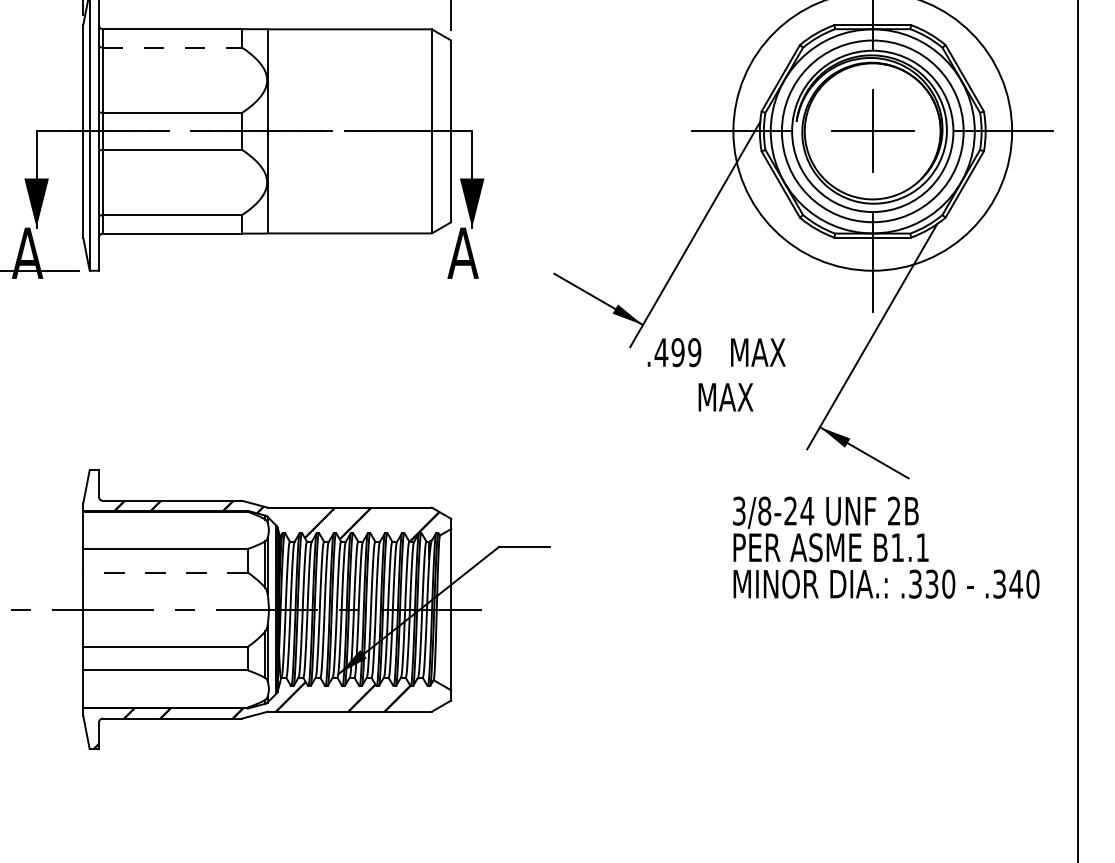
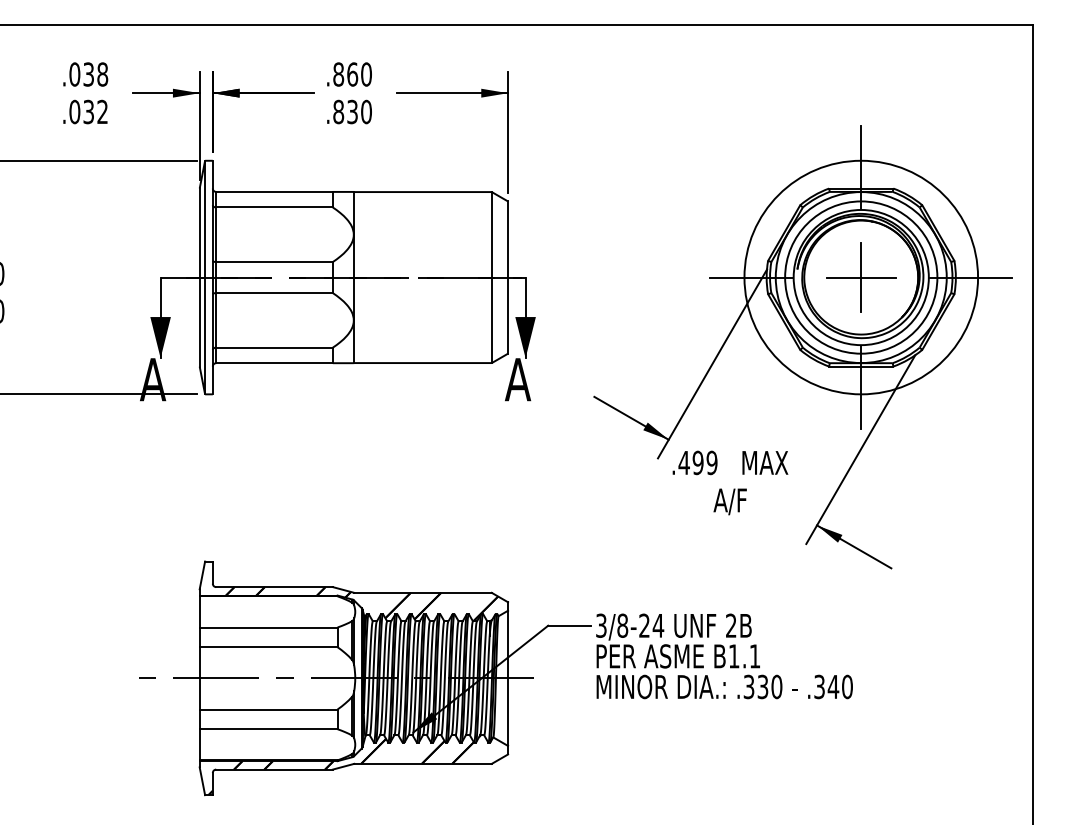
line: (173, 47) -> (275, 207), dashed -> solid
text: (725, 398) -> (737, 501), MAX -> A/F
text: (886, 547) -> (724, 656), moved
line: (165, 572) -> (268, 647), dashed -> solid

